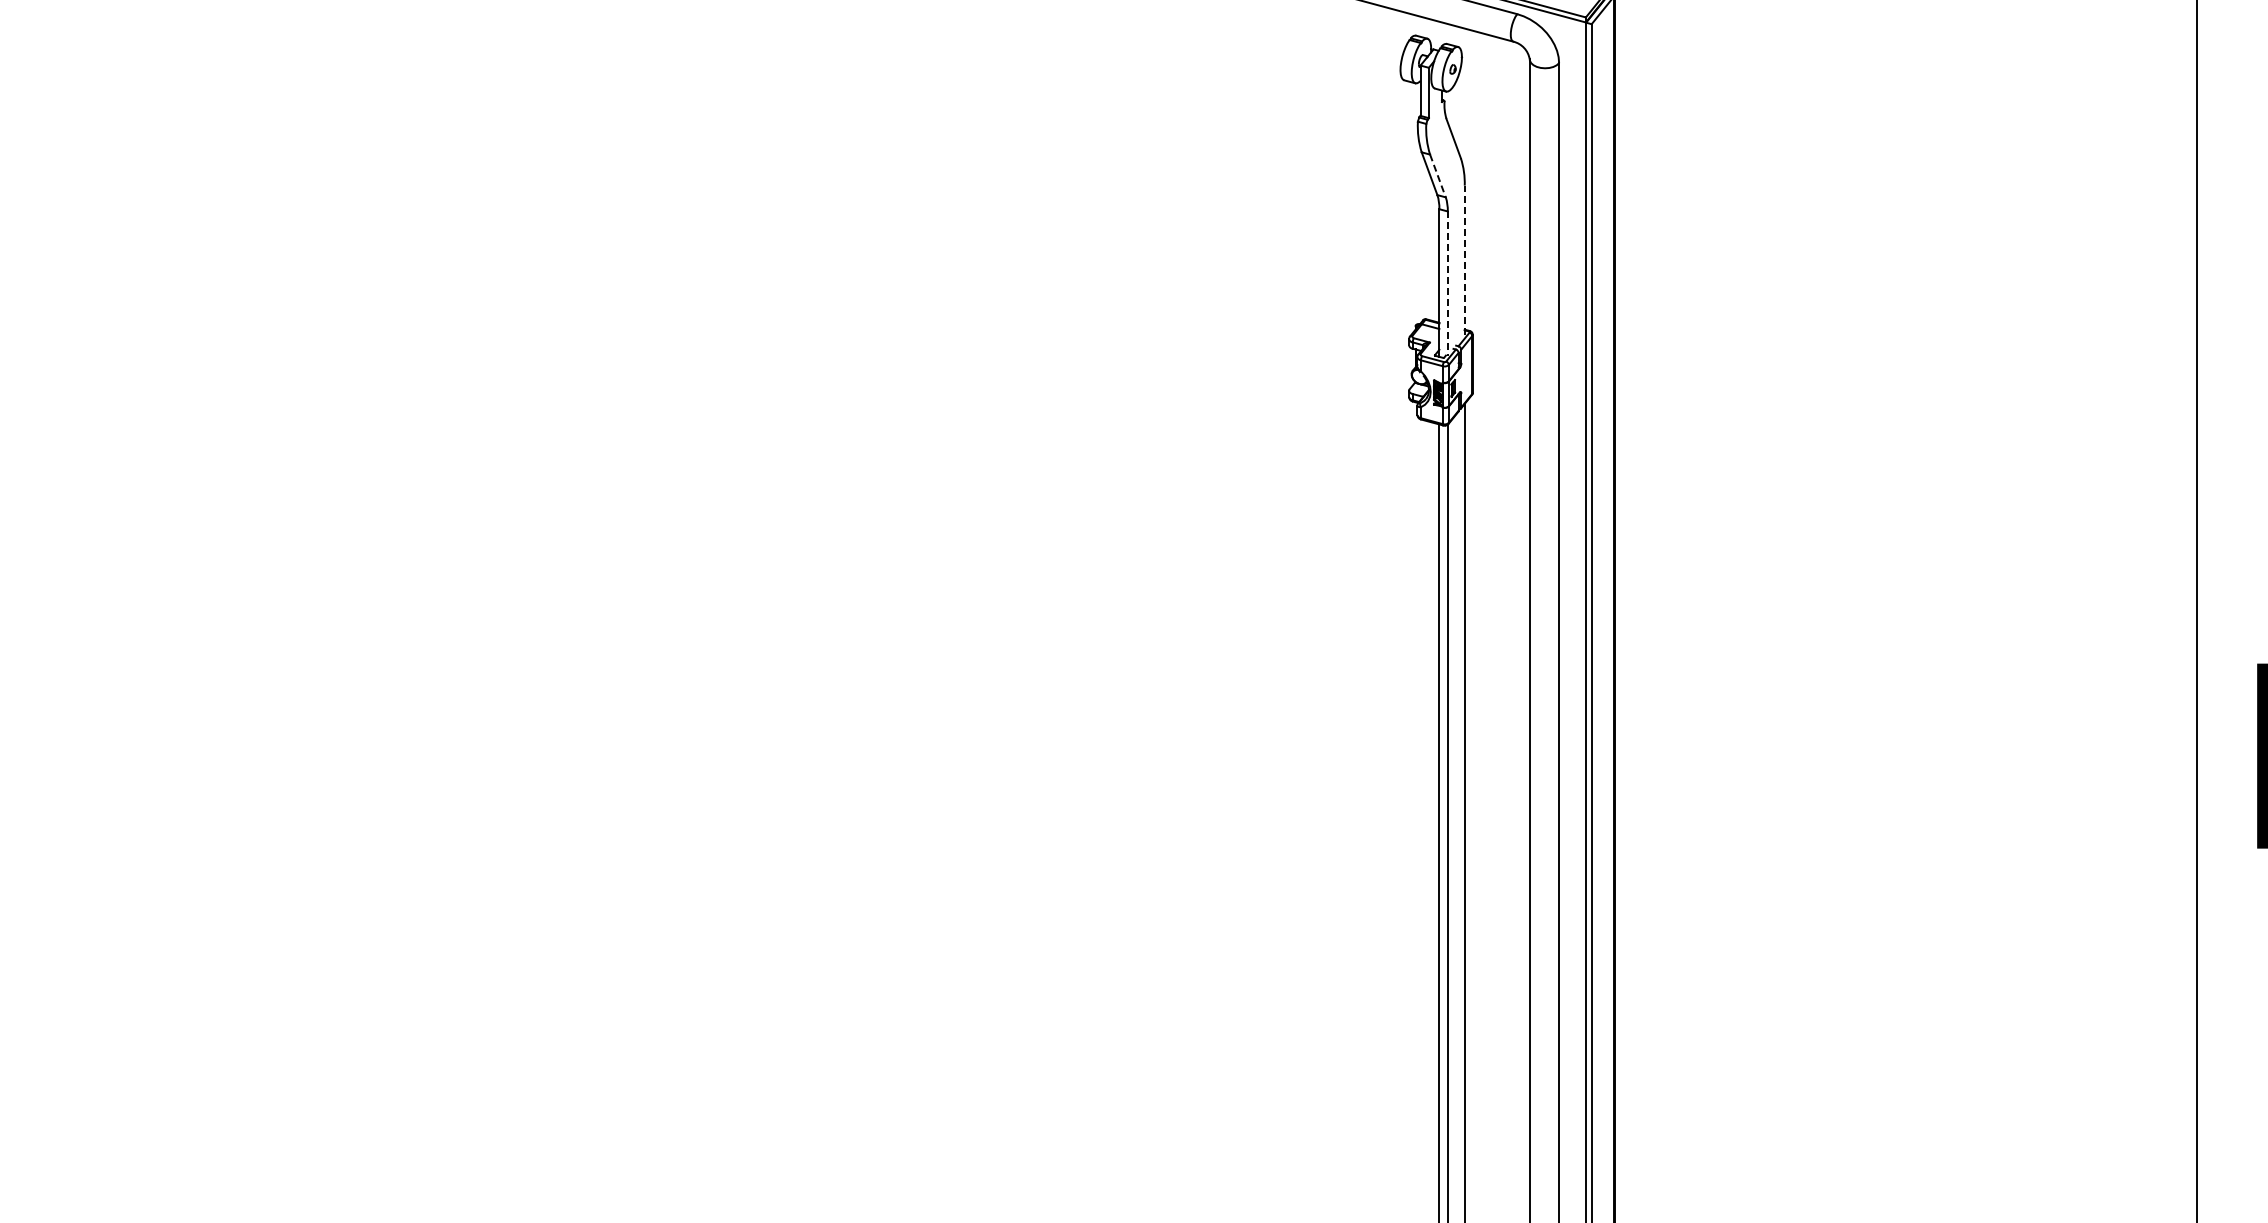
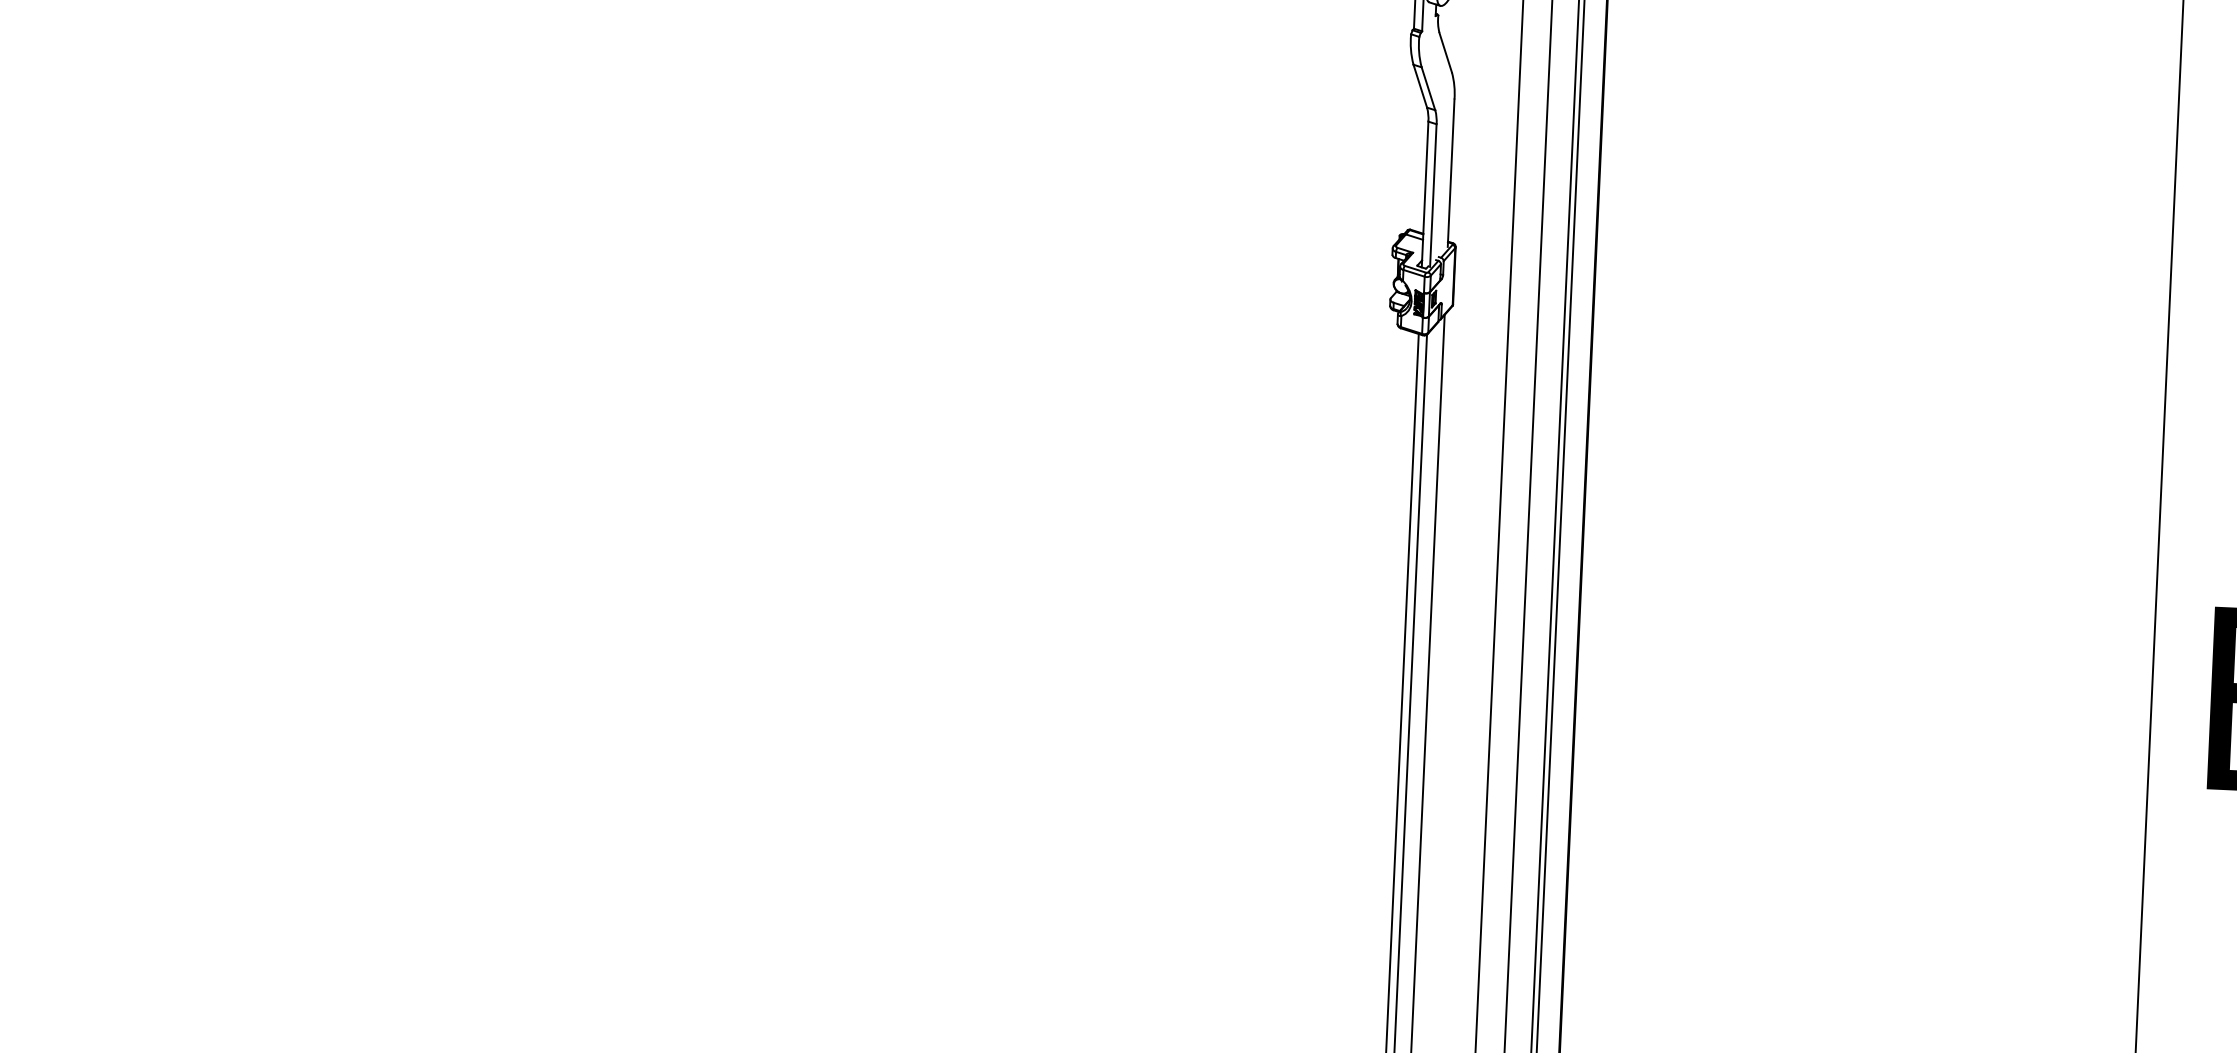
line: (1437, 175) -> (1428, 88), dashed -> solid
line: (1464, 260) -> (1450, 173), dashed -> solid
line: (1447, 284) -> (1433, 196), dashed -> solid

